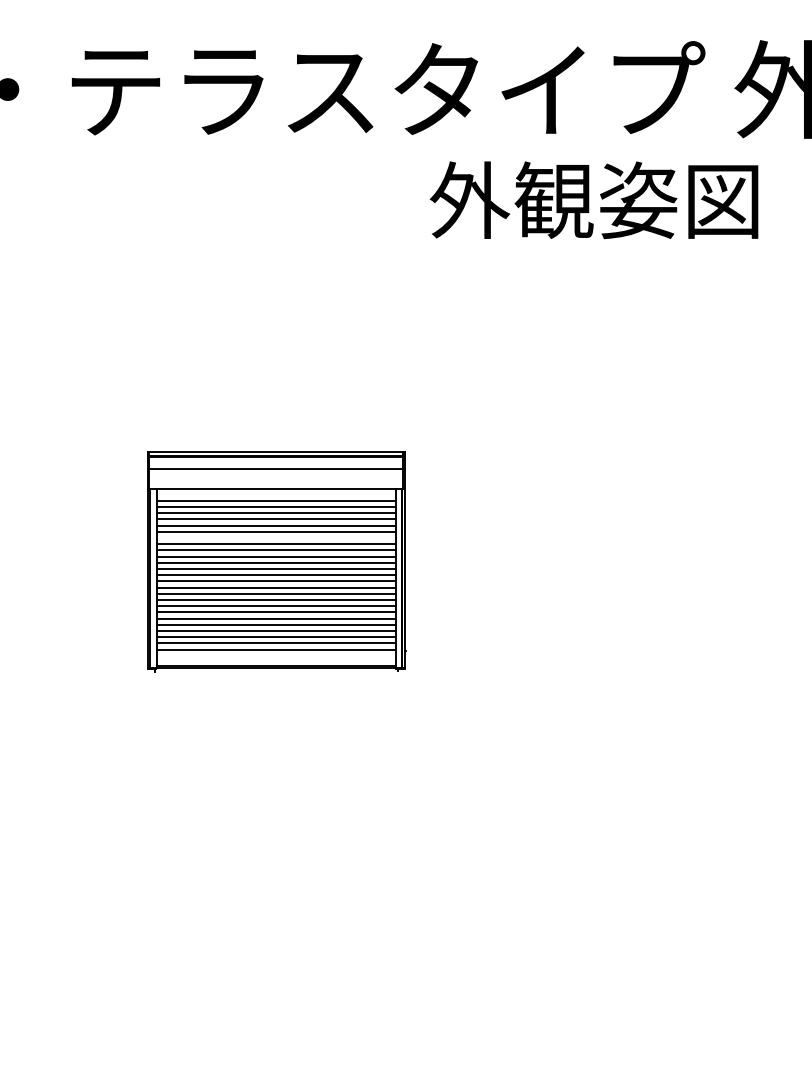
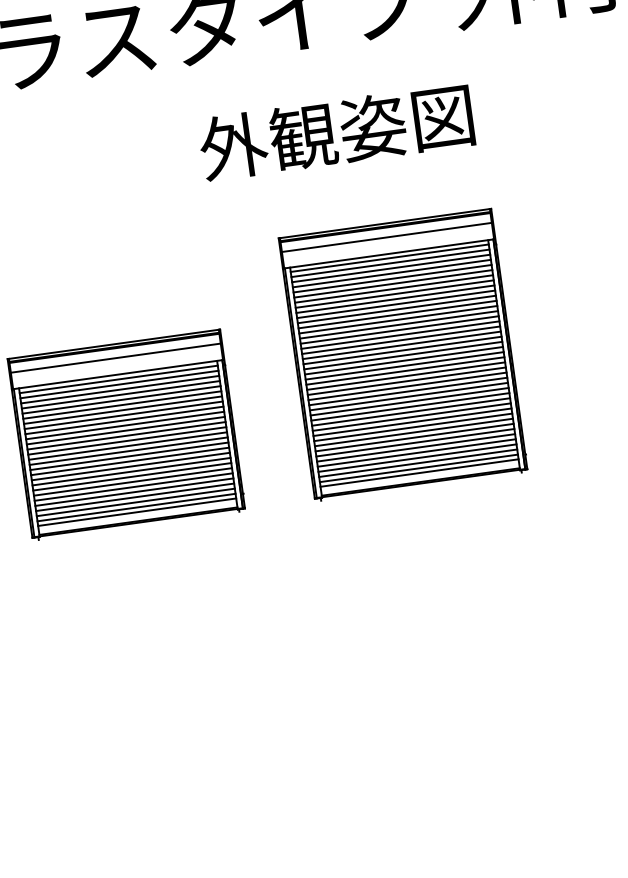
text: (593, 200) -> (335, 132), moved
line: (276, 494) -> (118, 379), added
part: (617, 512) -> (403, 354), added
line: (276, 538) -> (123, 415), added
line: (276, 655) -> (137, 512), added

